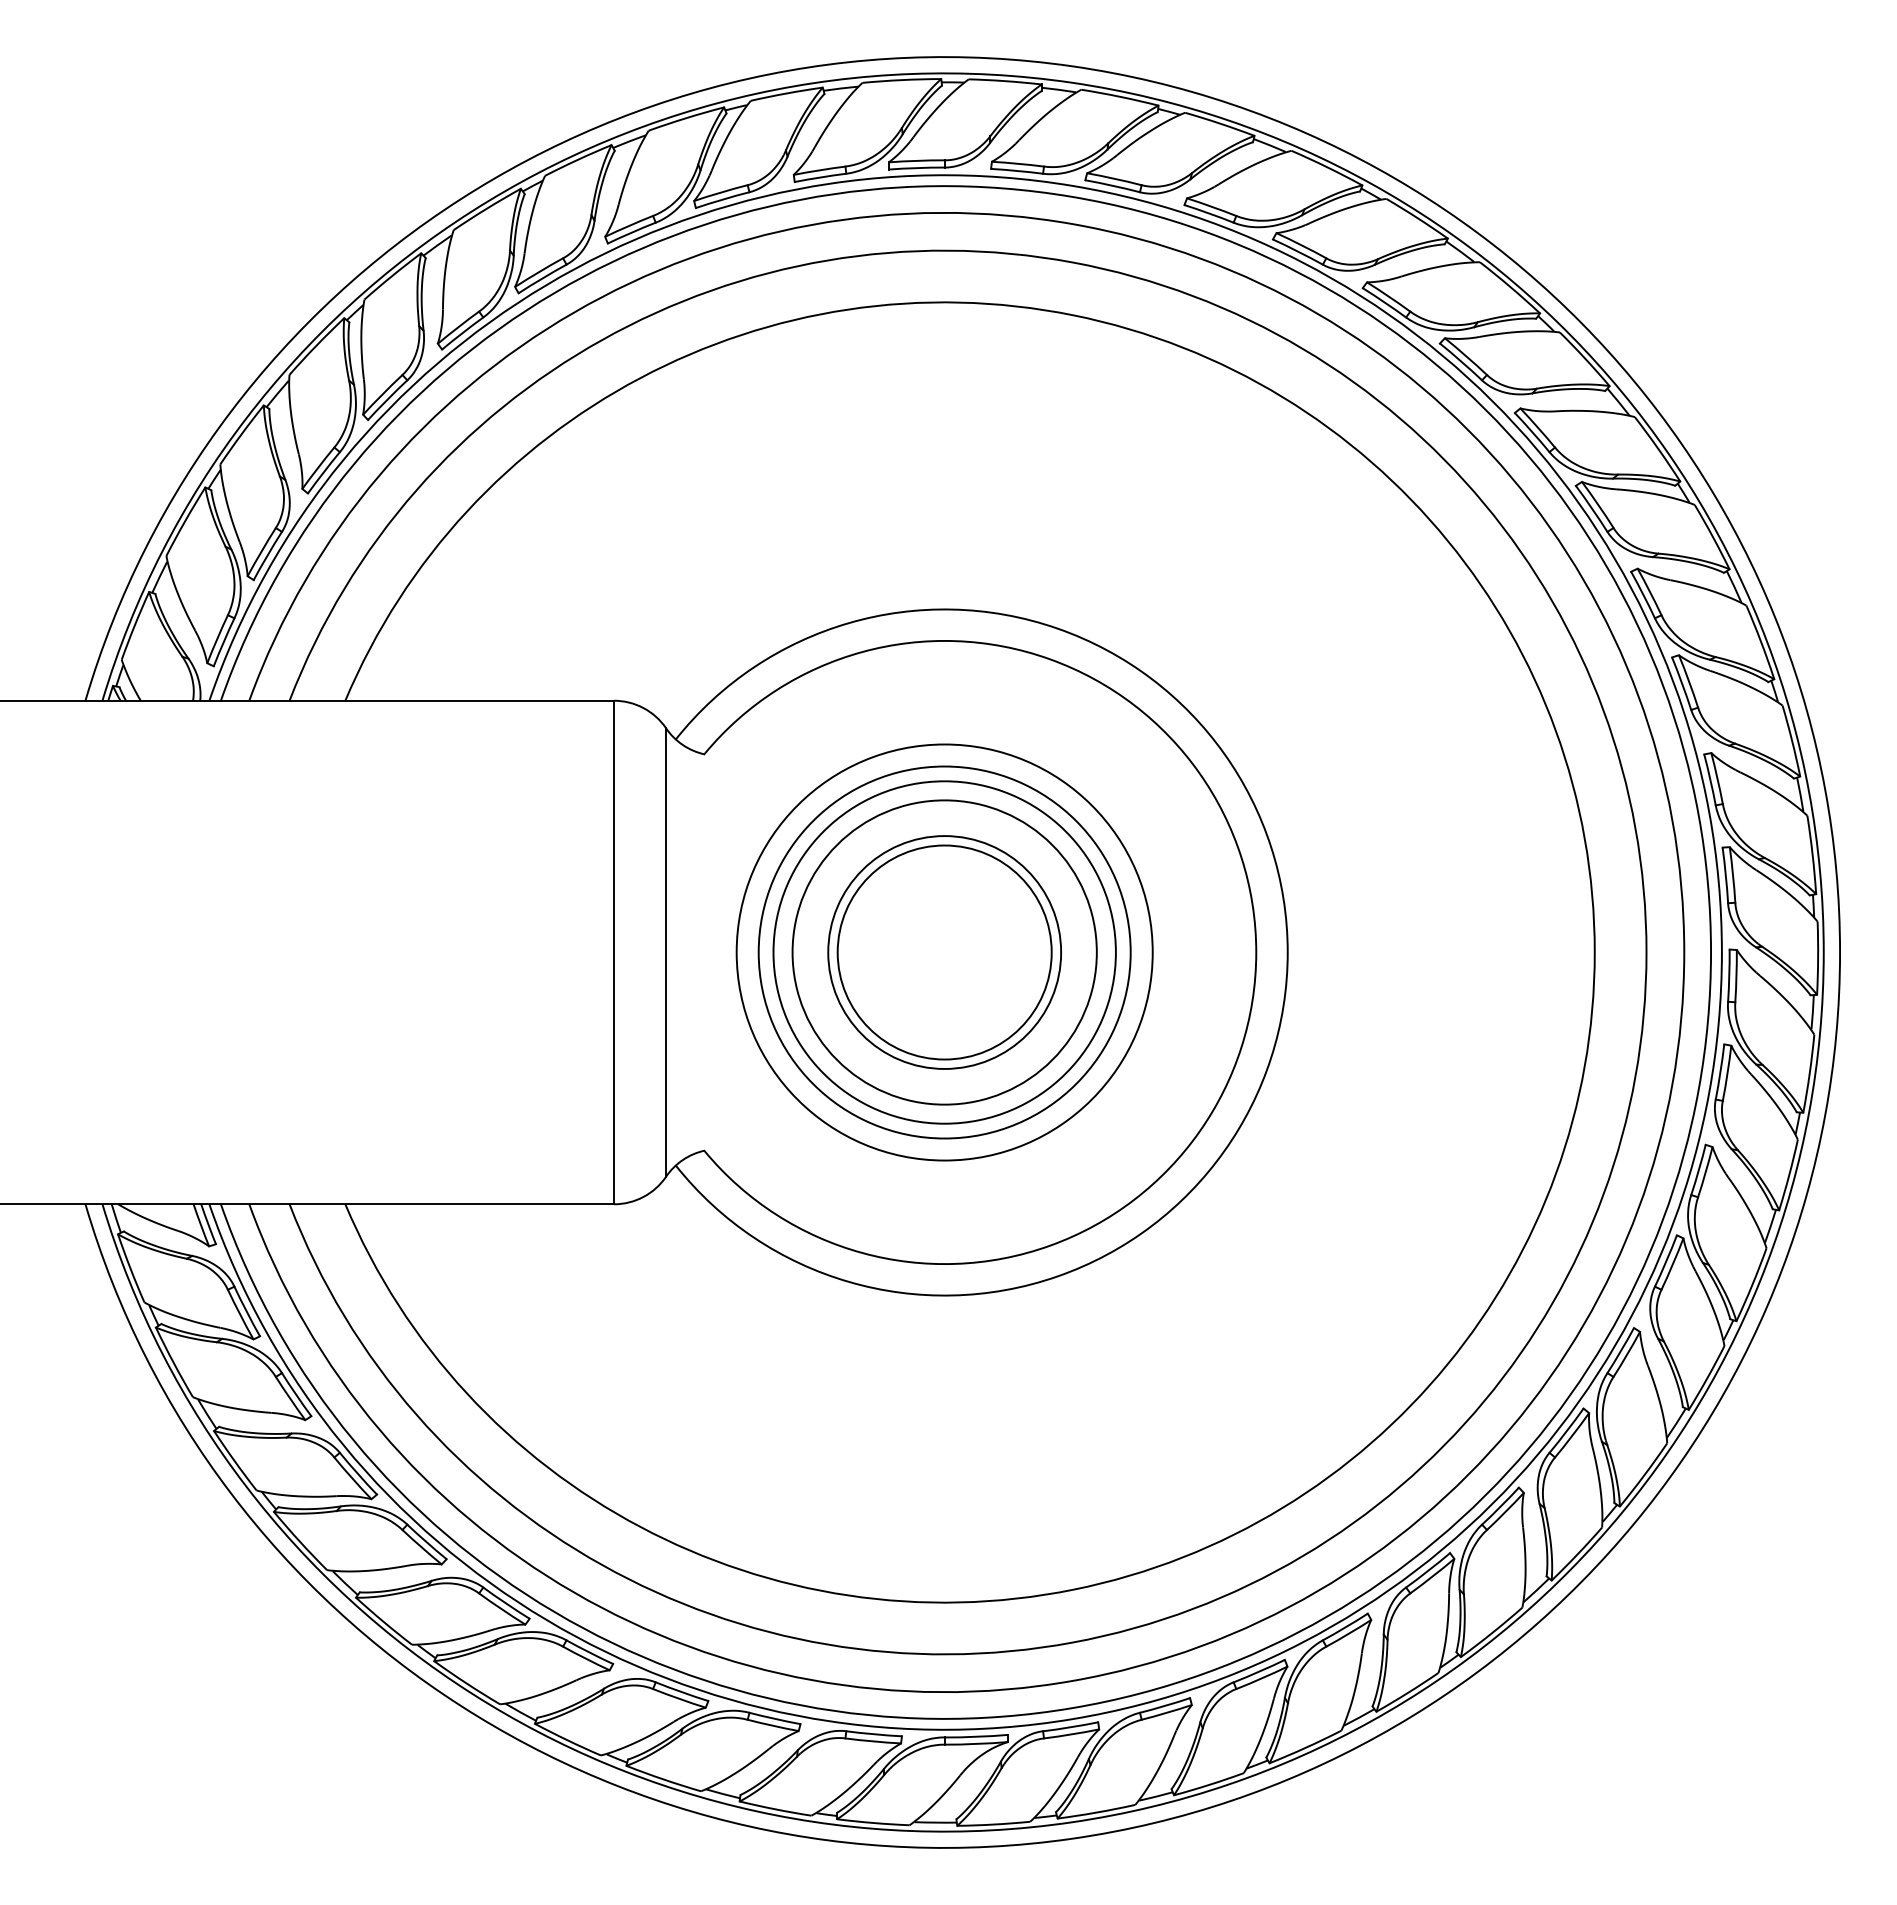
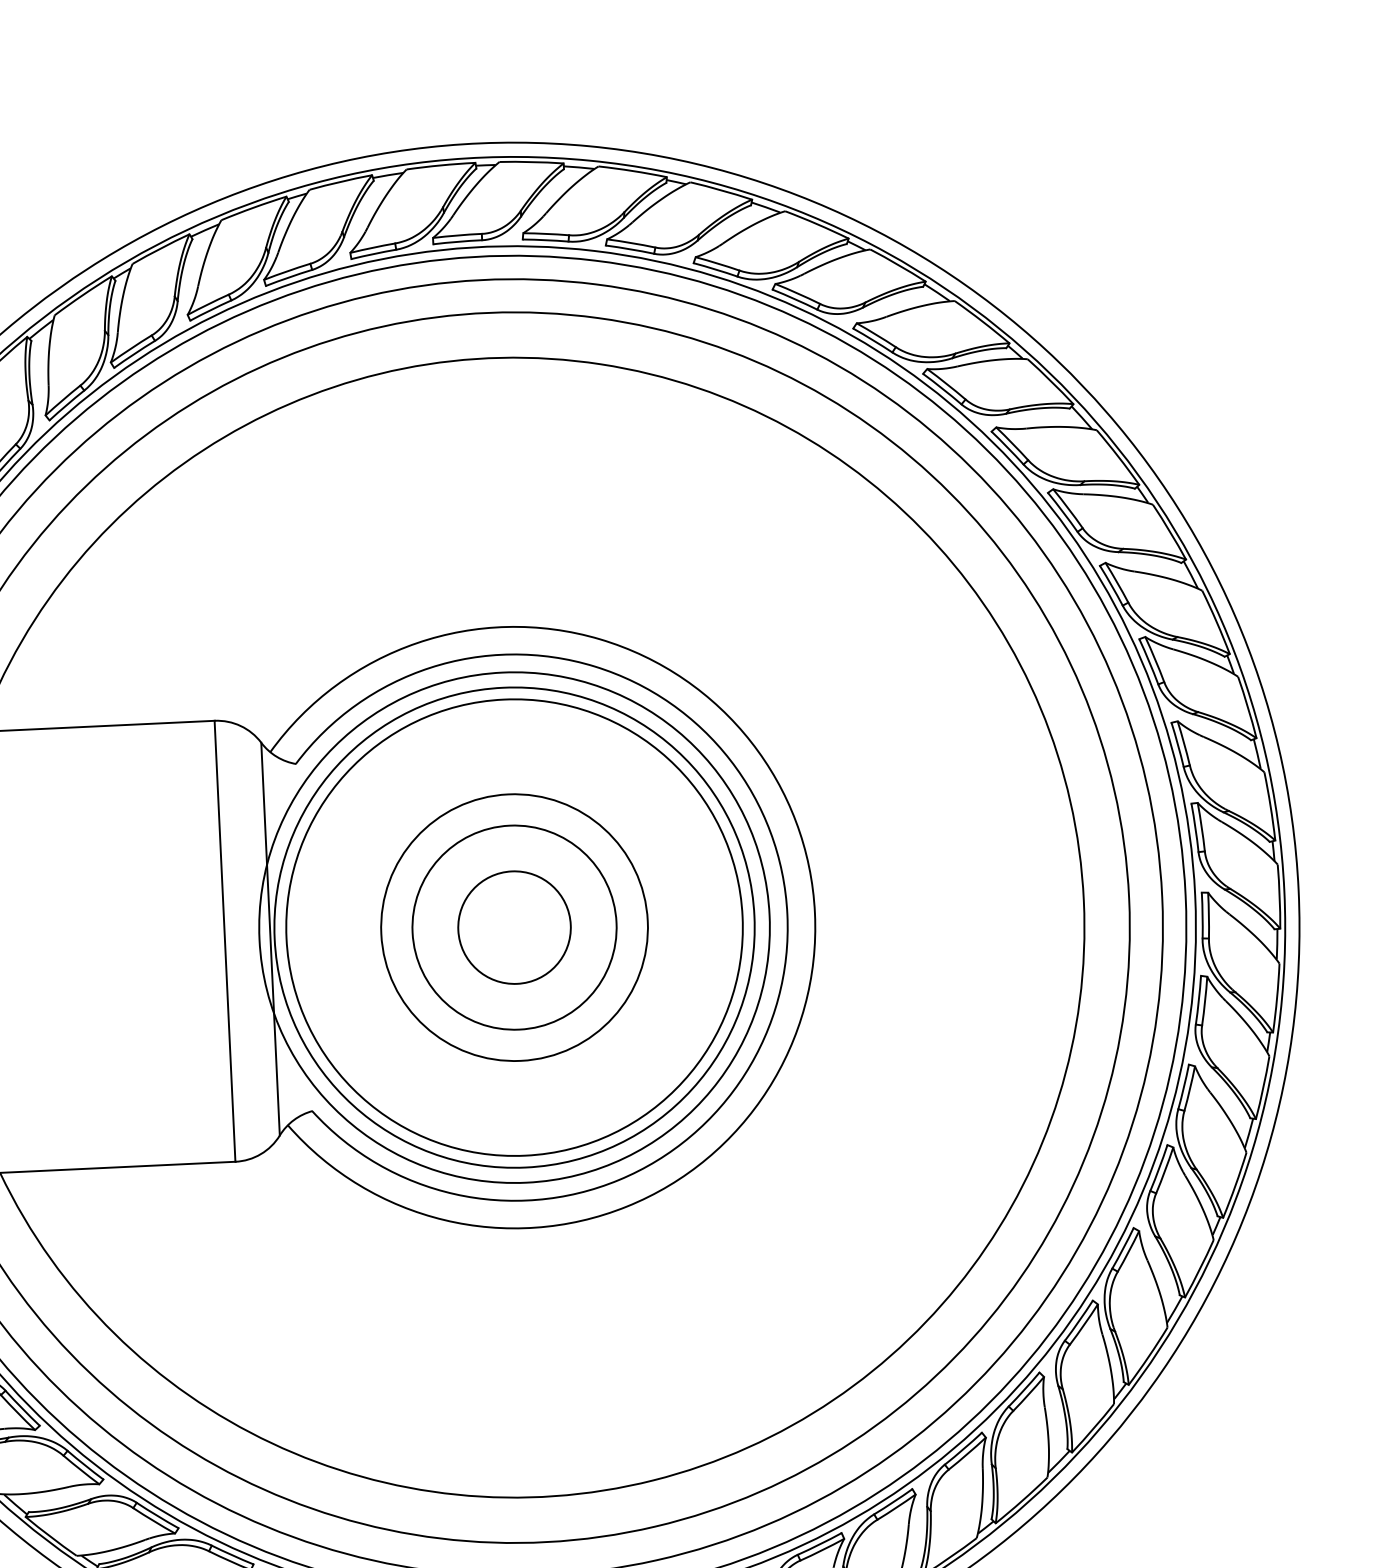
circle: (944, 952) -> (514, 927), size x0.6
circle: (944, 952) -> (514, 927), size x1.4
circle: (944, 952) -> (514, 927), size x1.4
circle: (944, 952) -> (514, 927), size x1.6

